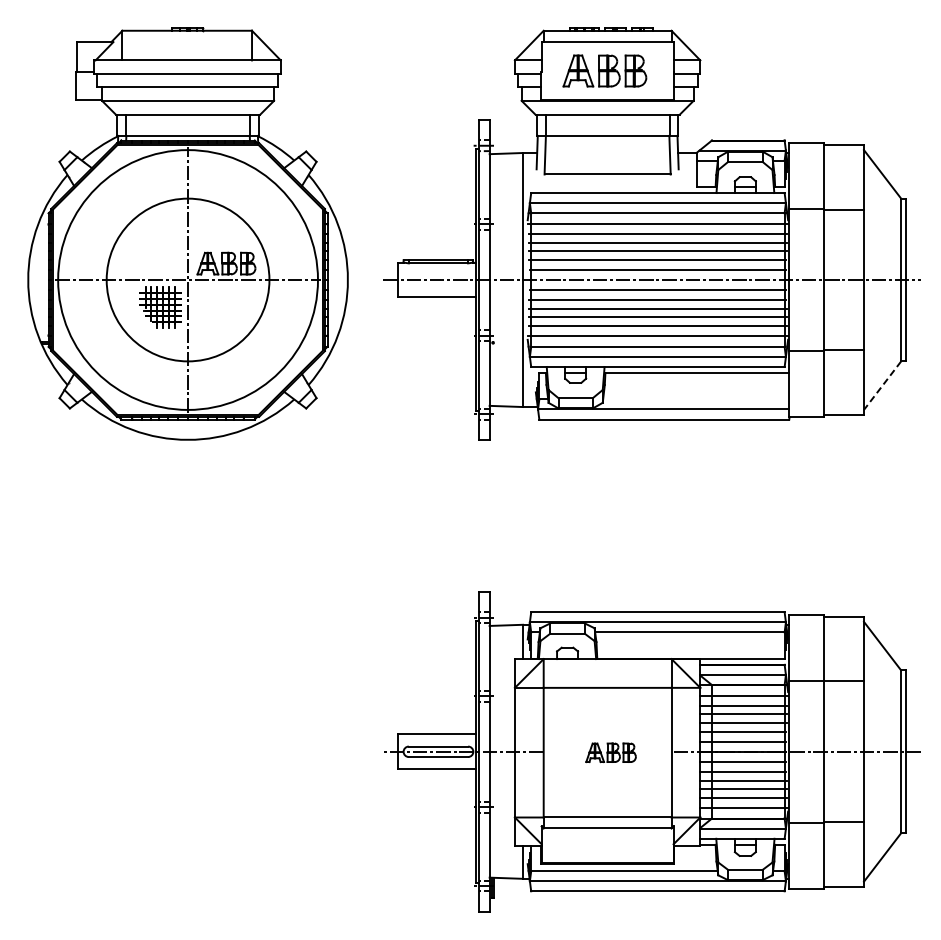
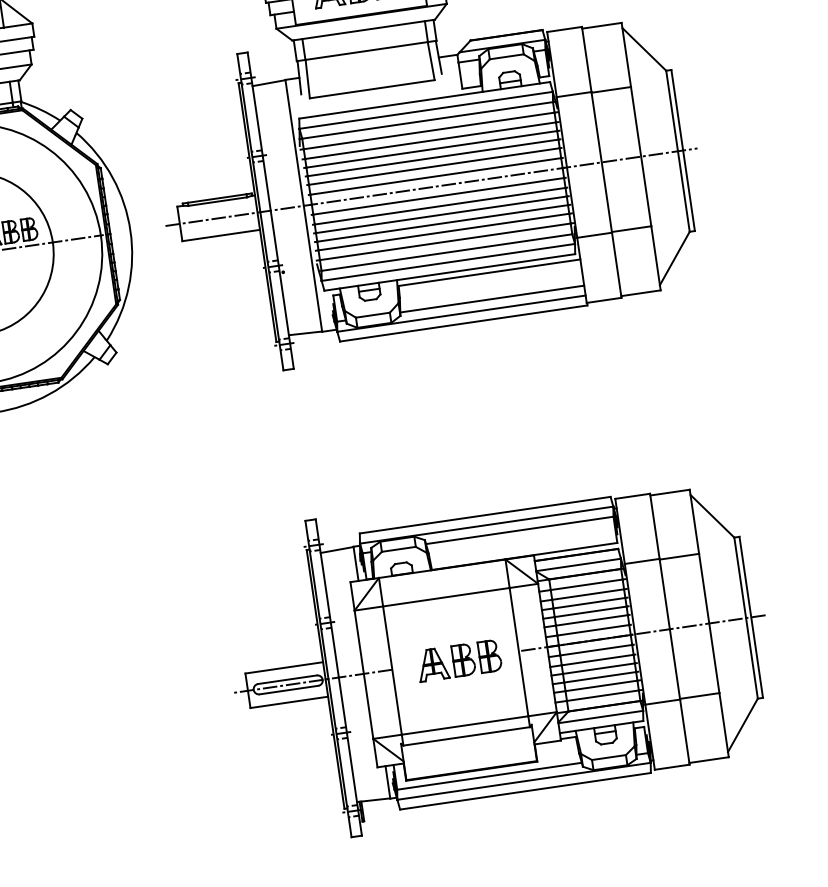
line: (882, 385) -> (674, 258), dashed -> solid
line: (696, 399) -> (492, 299), added
part: (610, 752) -> (458, 660), size x1.67

